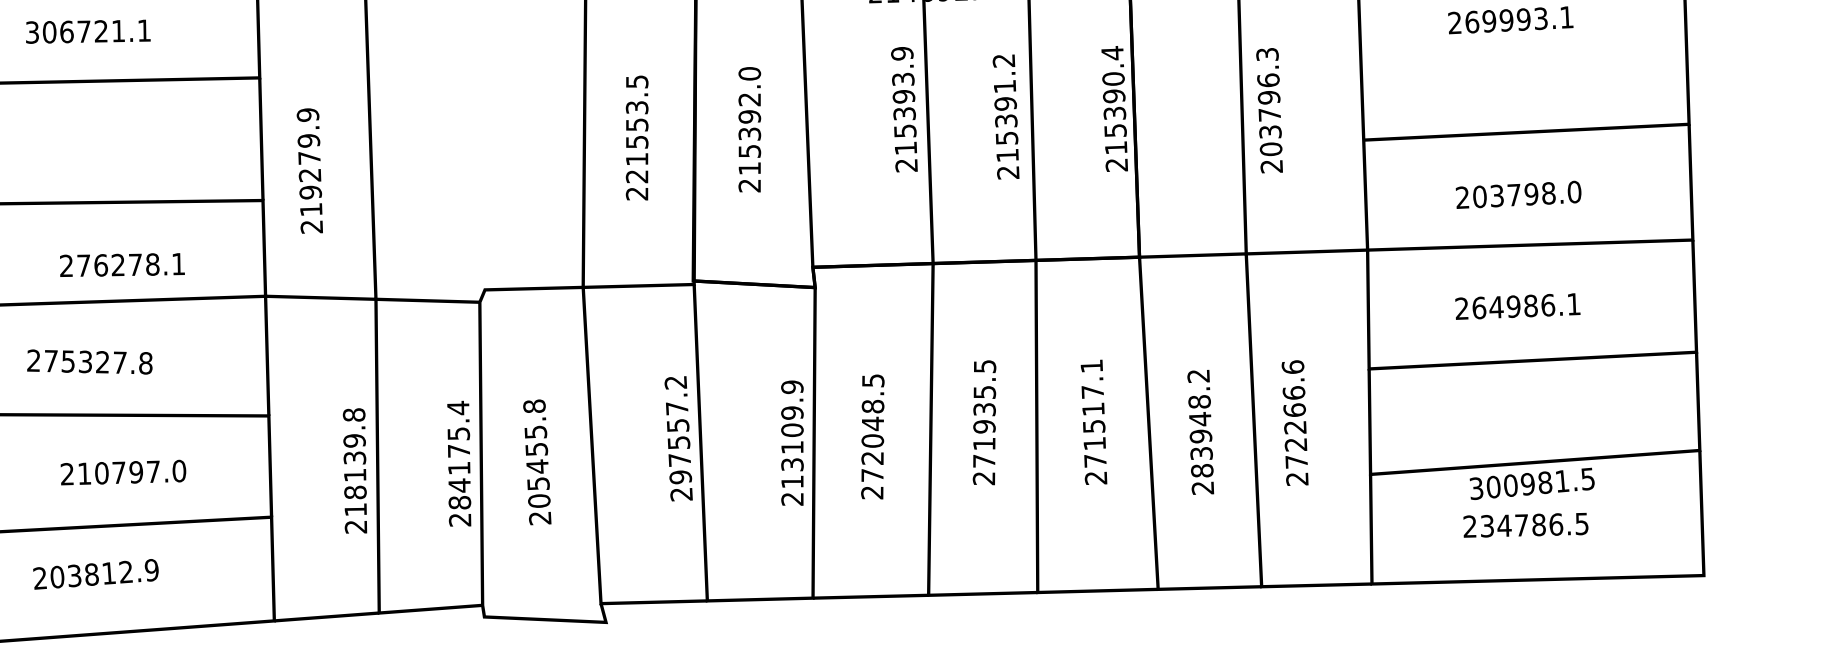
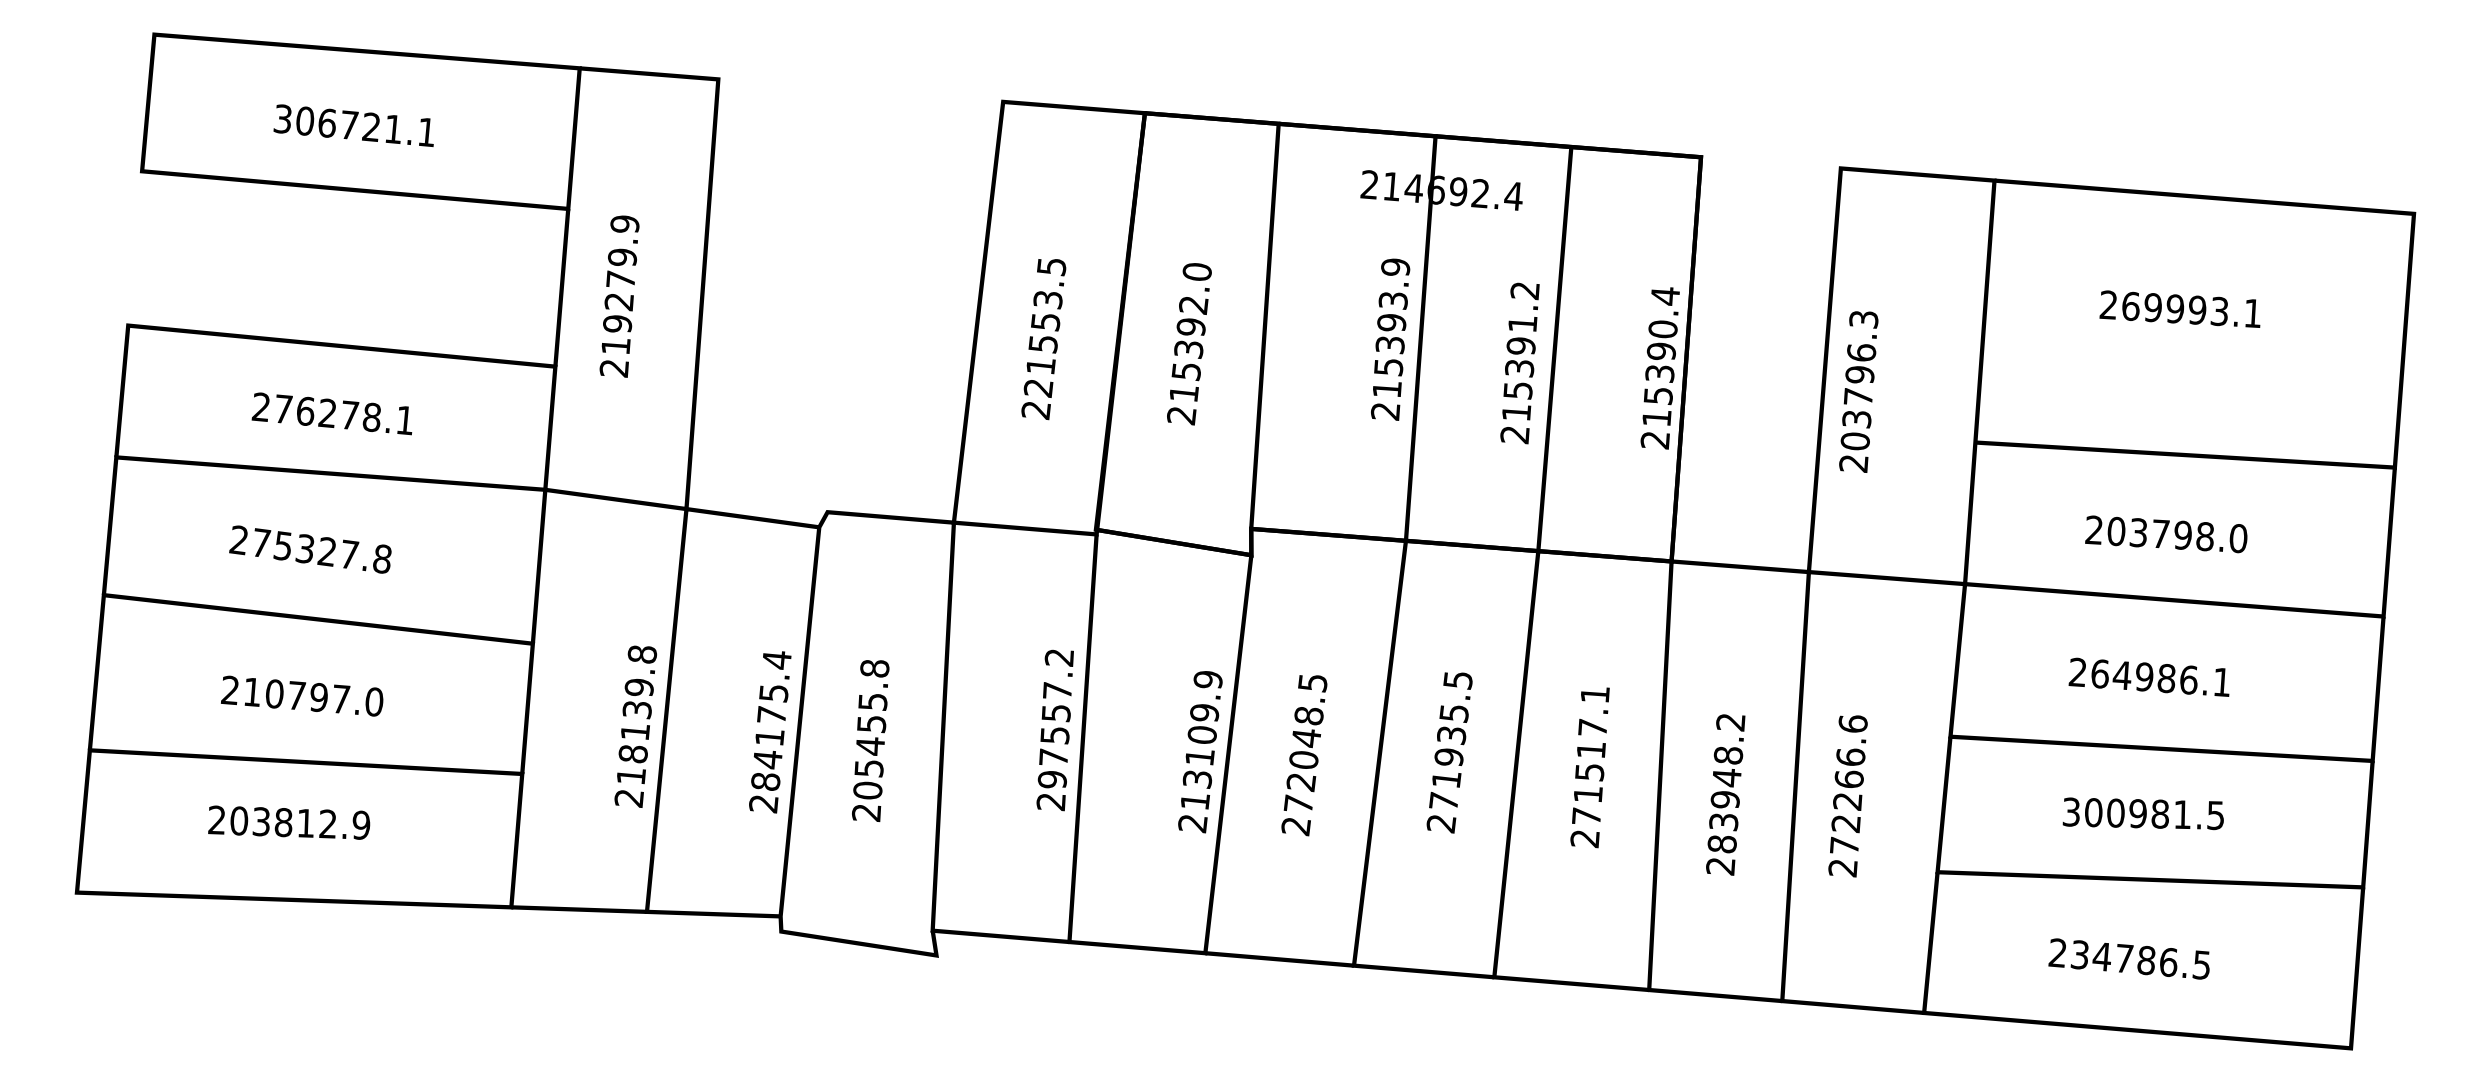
text: (309, 171) -> (619, 296), moved
text: (121, 264) -> (331, 413), moved
text: (123, 472) -> (302, 695), moved
text: (1531, 483) -> (2142, 813), moved

